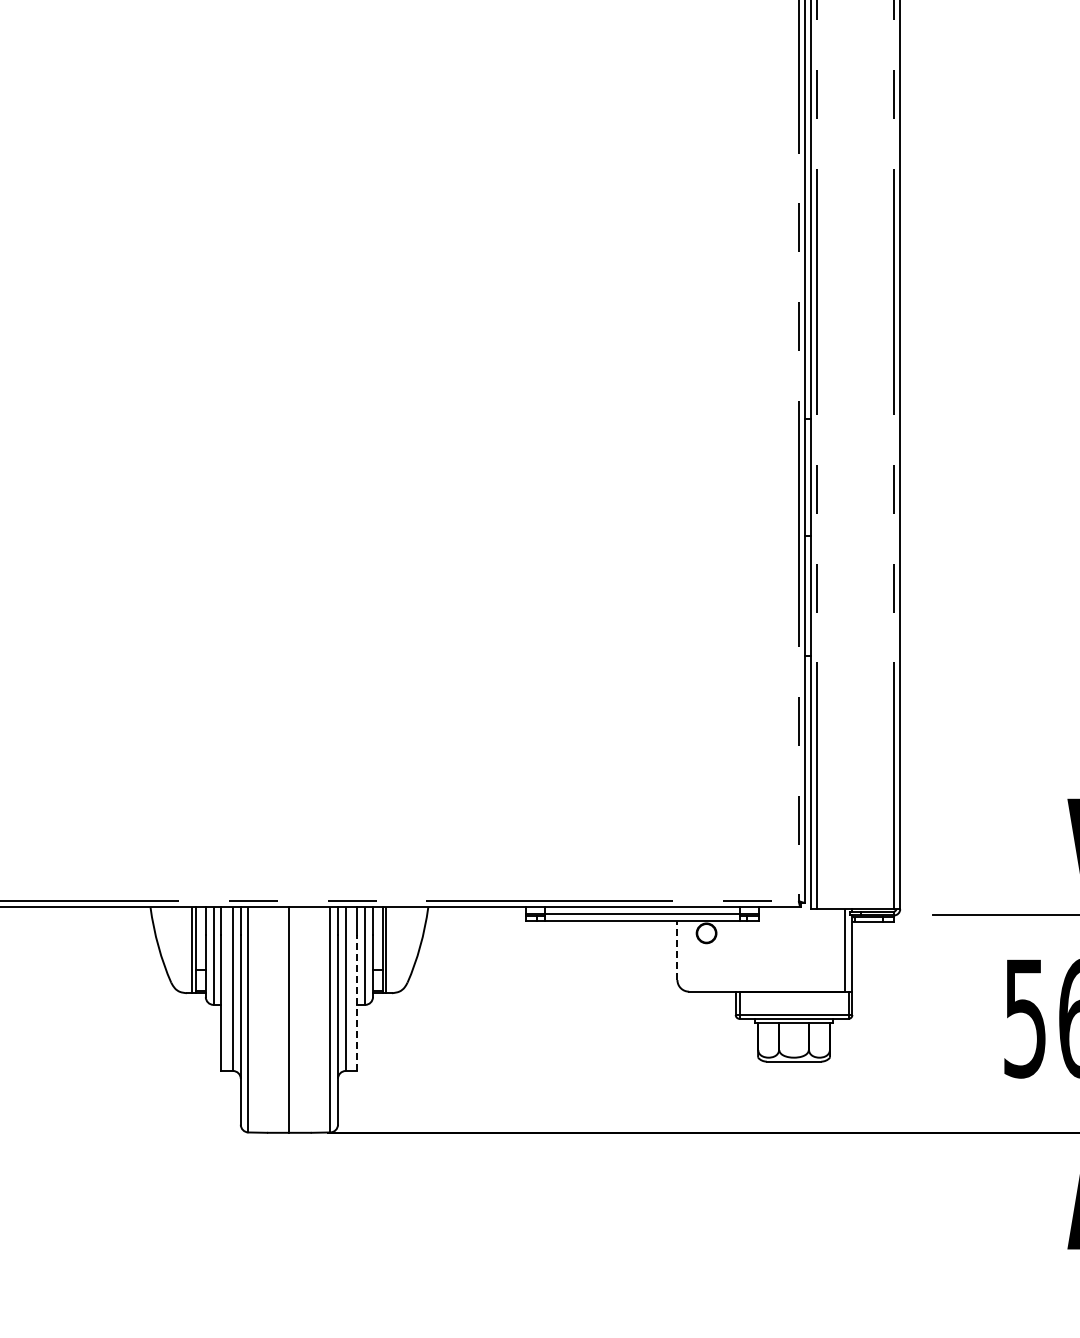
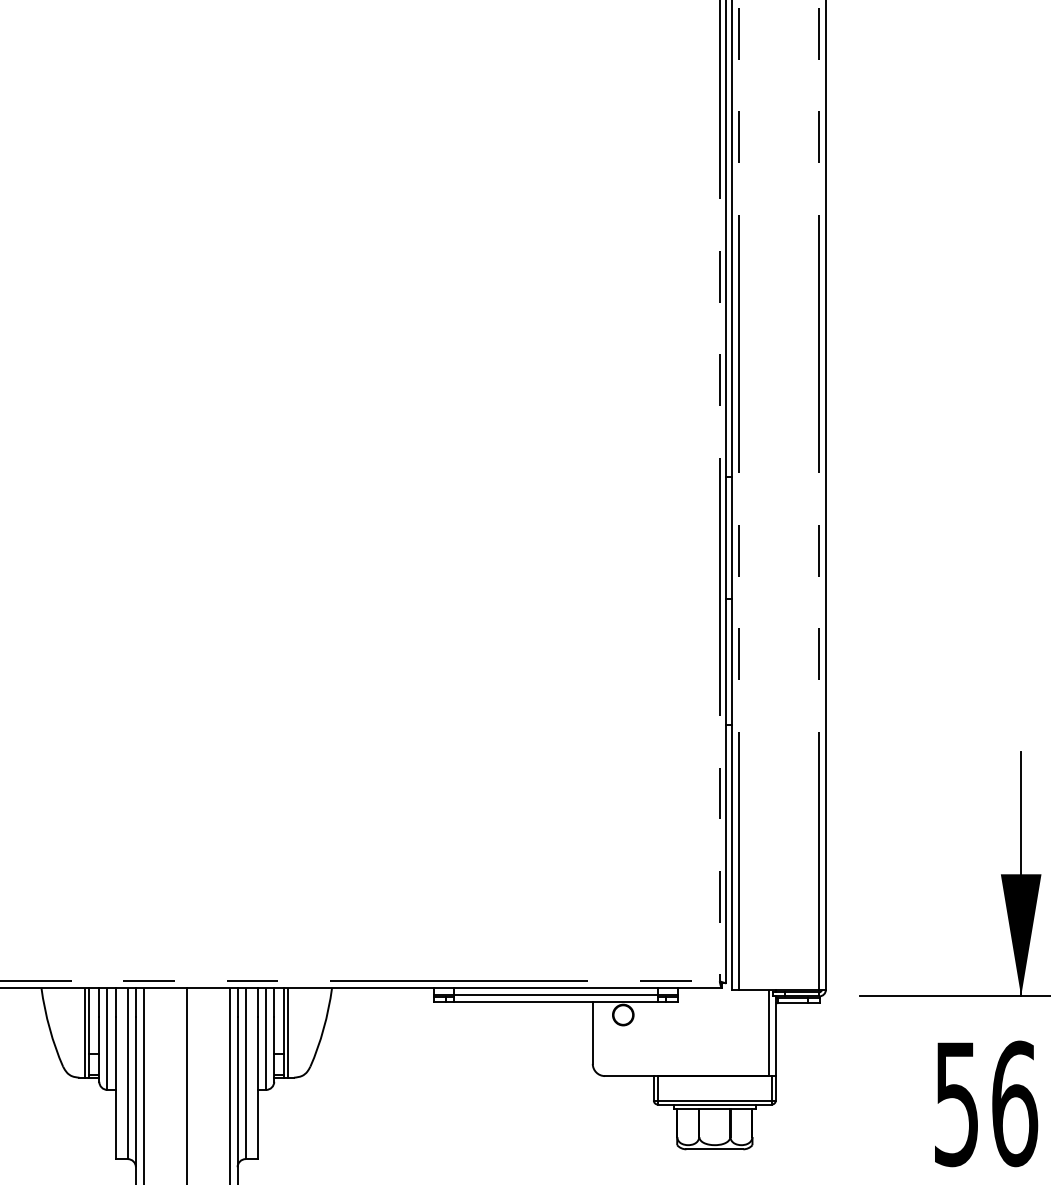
line: (677, 950) -> (592, 1033), dashed -> solid
line: (357, 1002) -> (258, 1087), dashed -> solid

